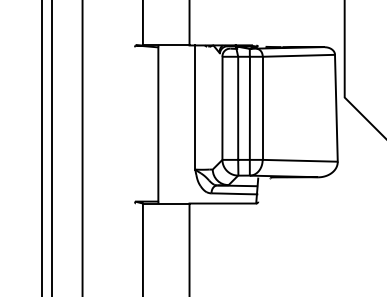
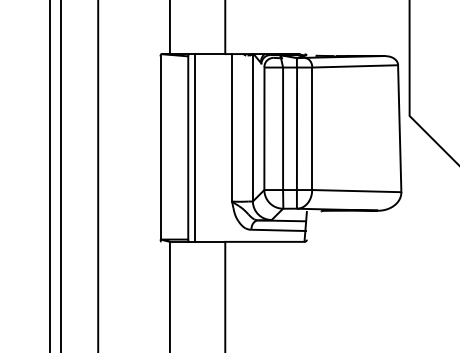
line: (212, 107) -> (252, 127), added
line: (135, 124) -> (161, 147), added
line: (163, 124) -> (194, 147), added

